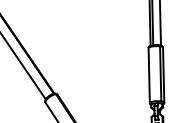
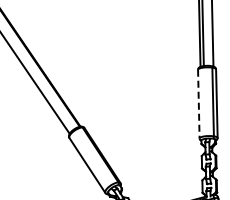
line: (148, 75) -> (198, 104), solid -> dashed

